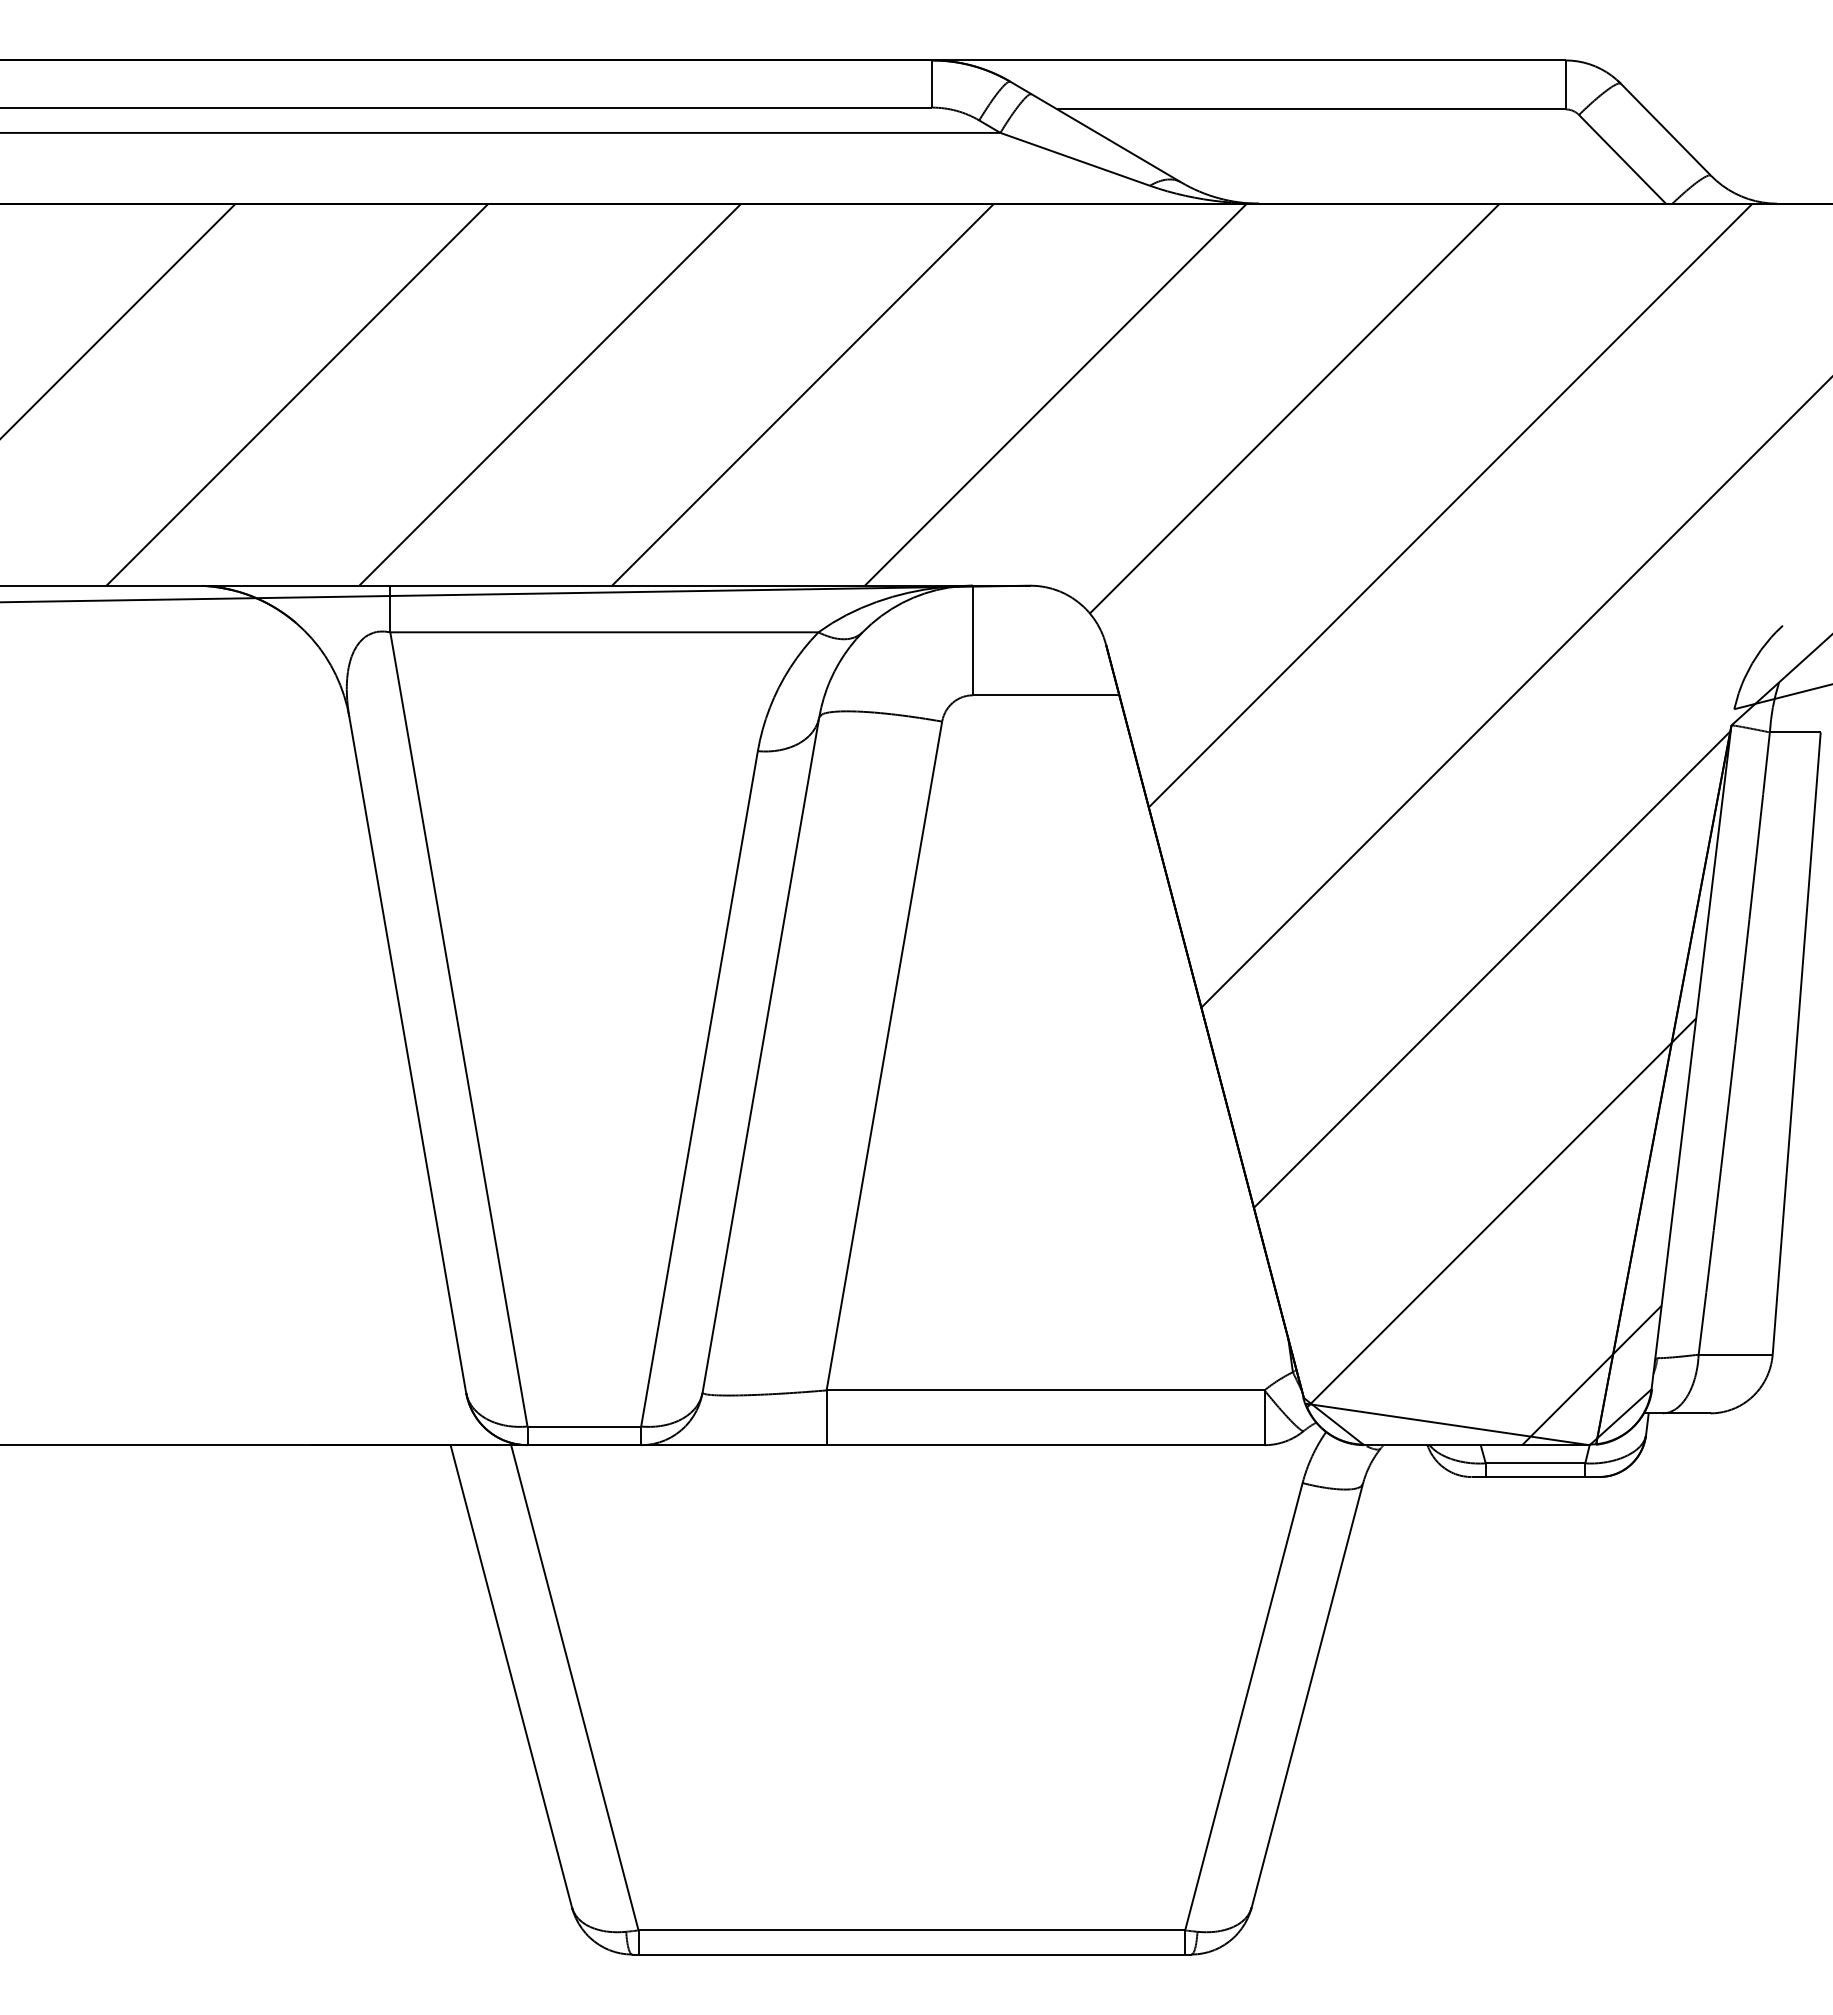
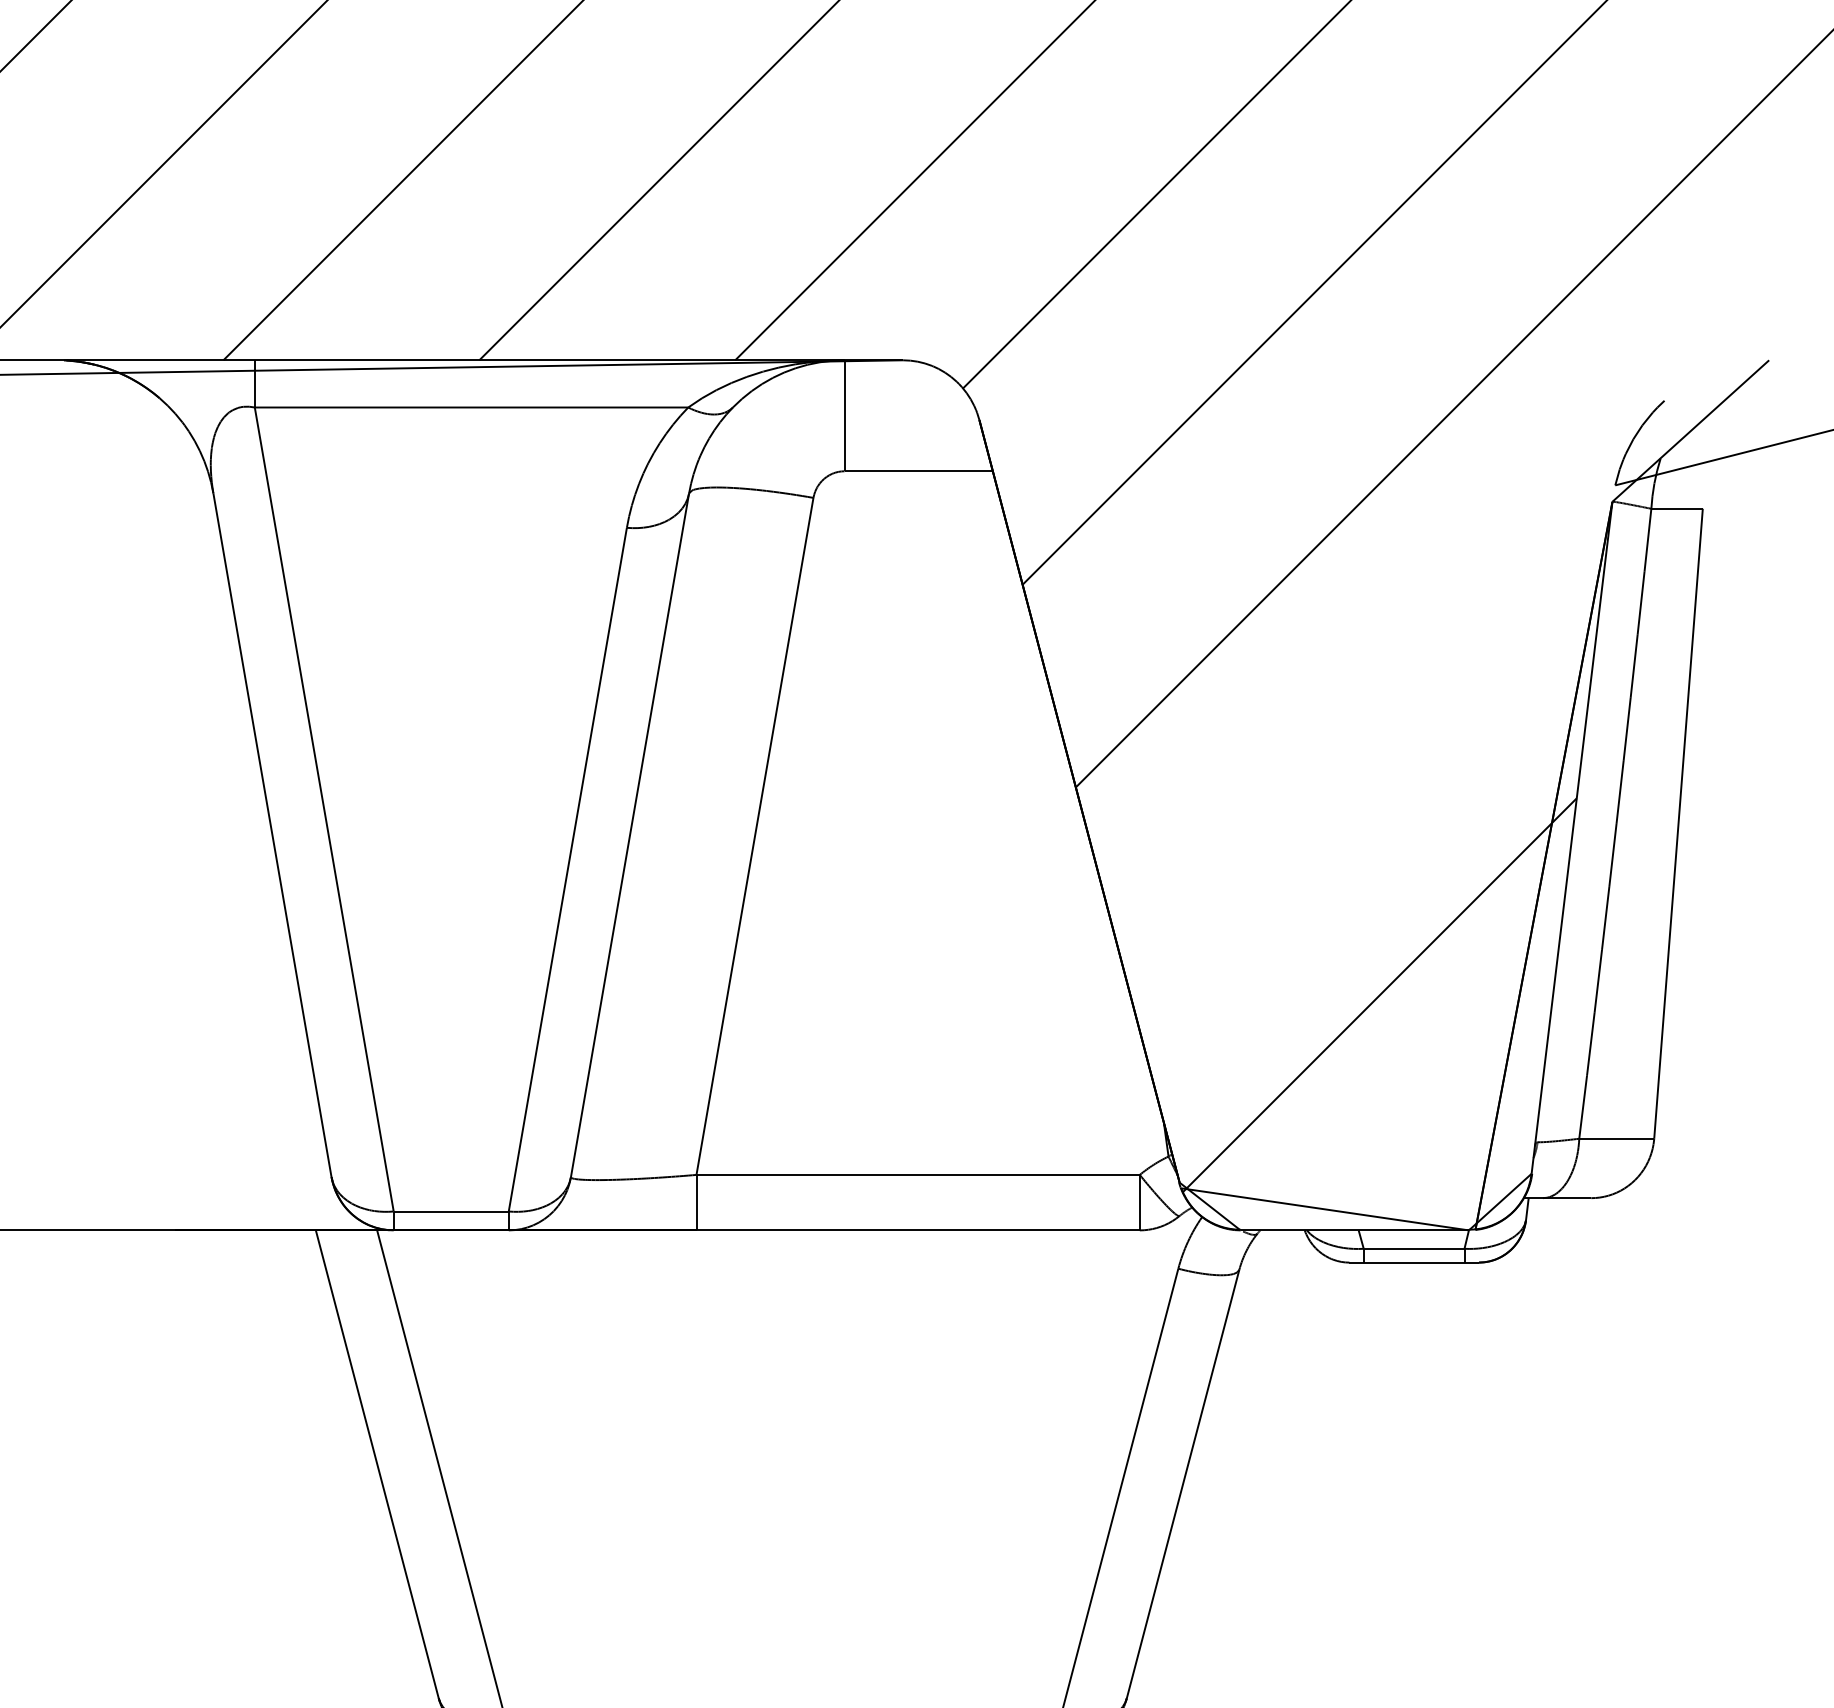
line: (1491, 969) -> (1369, 748), removed
line: (1591, 1375) -> (1470, 1159), removed

